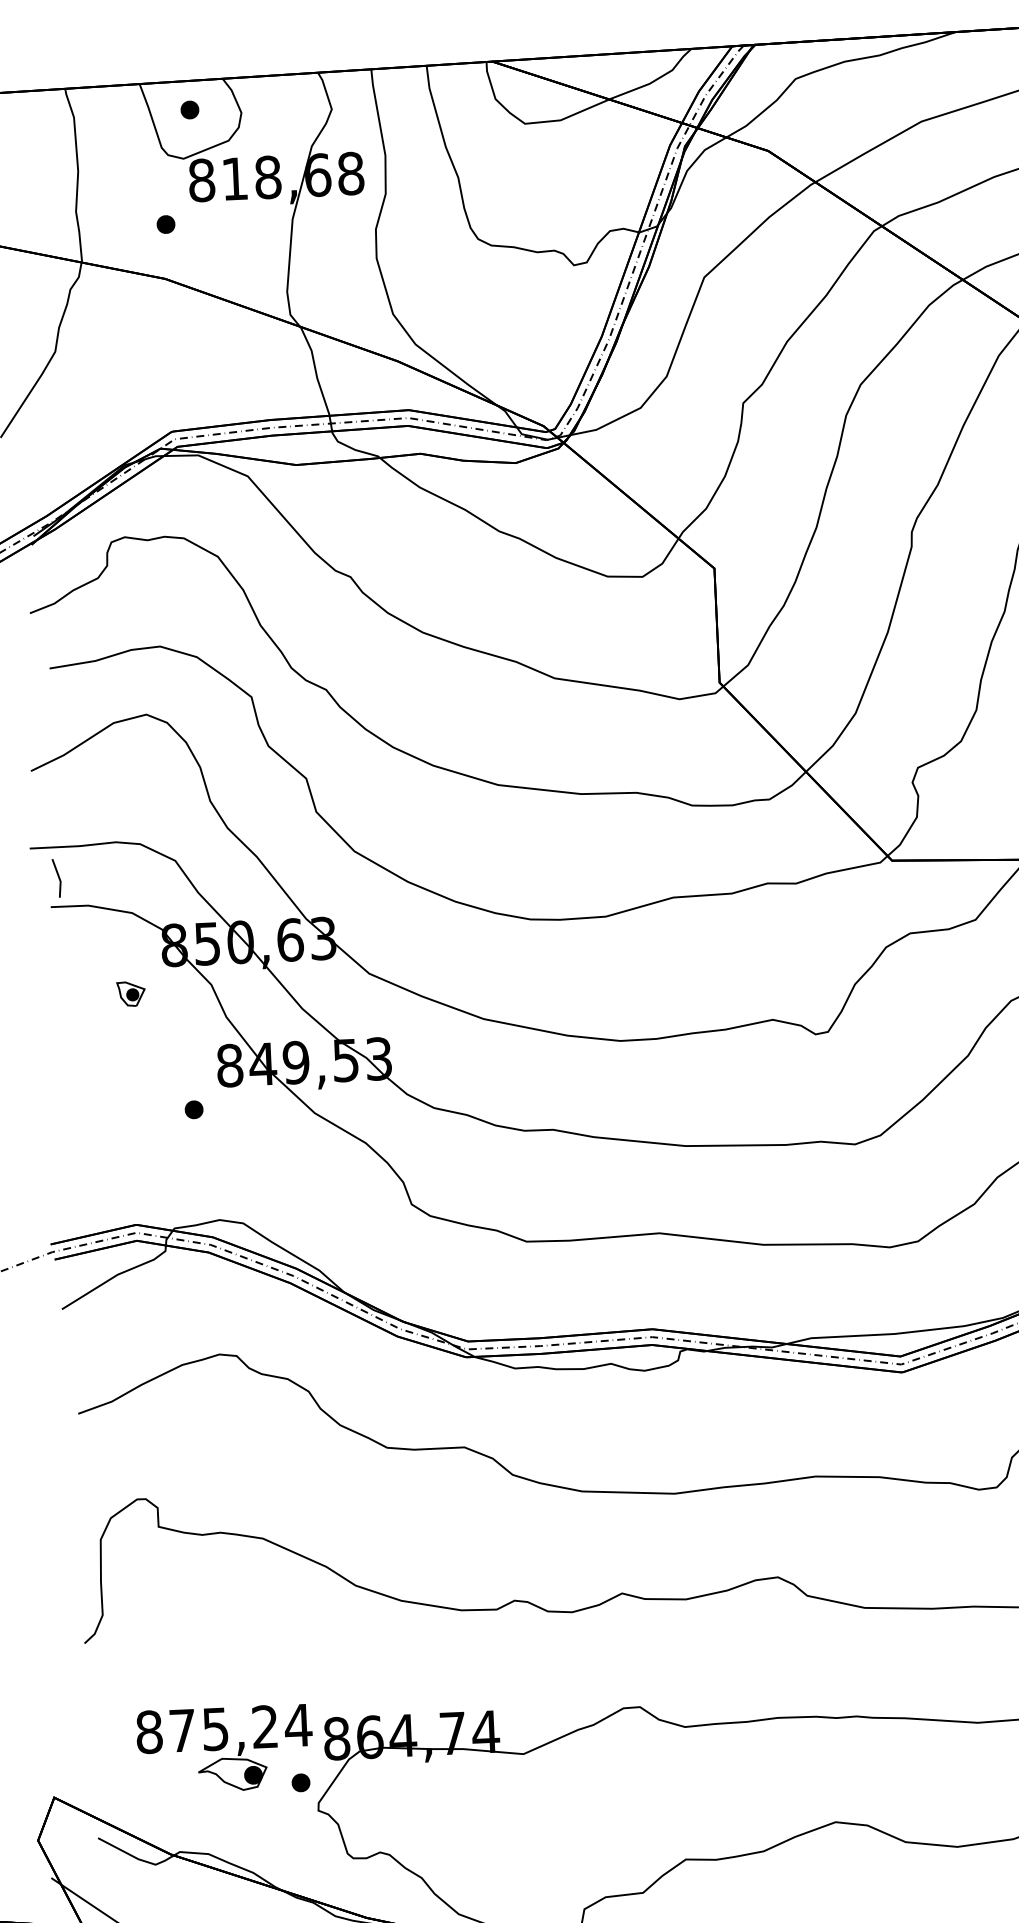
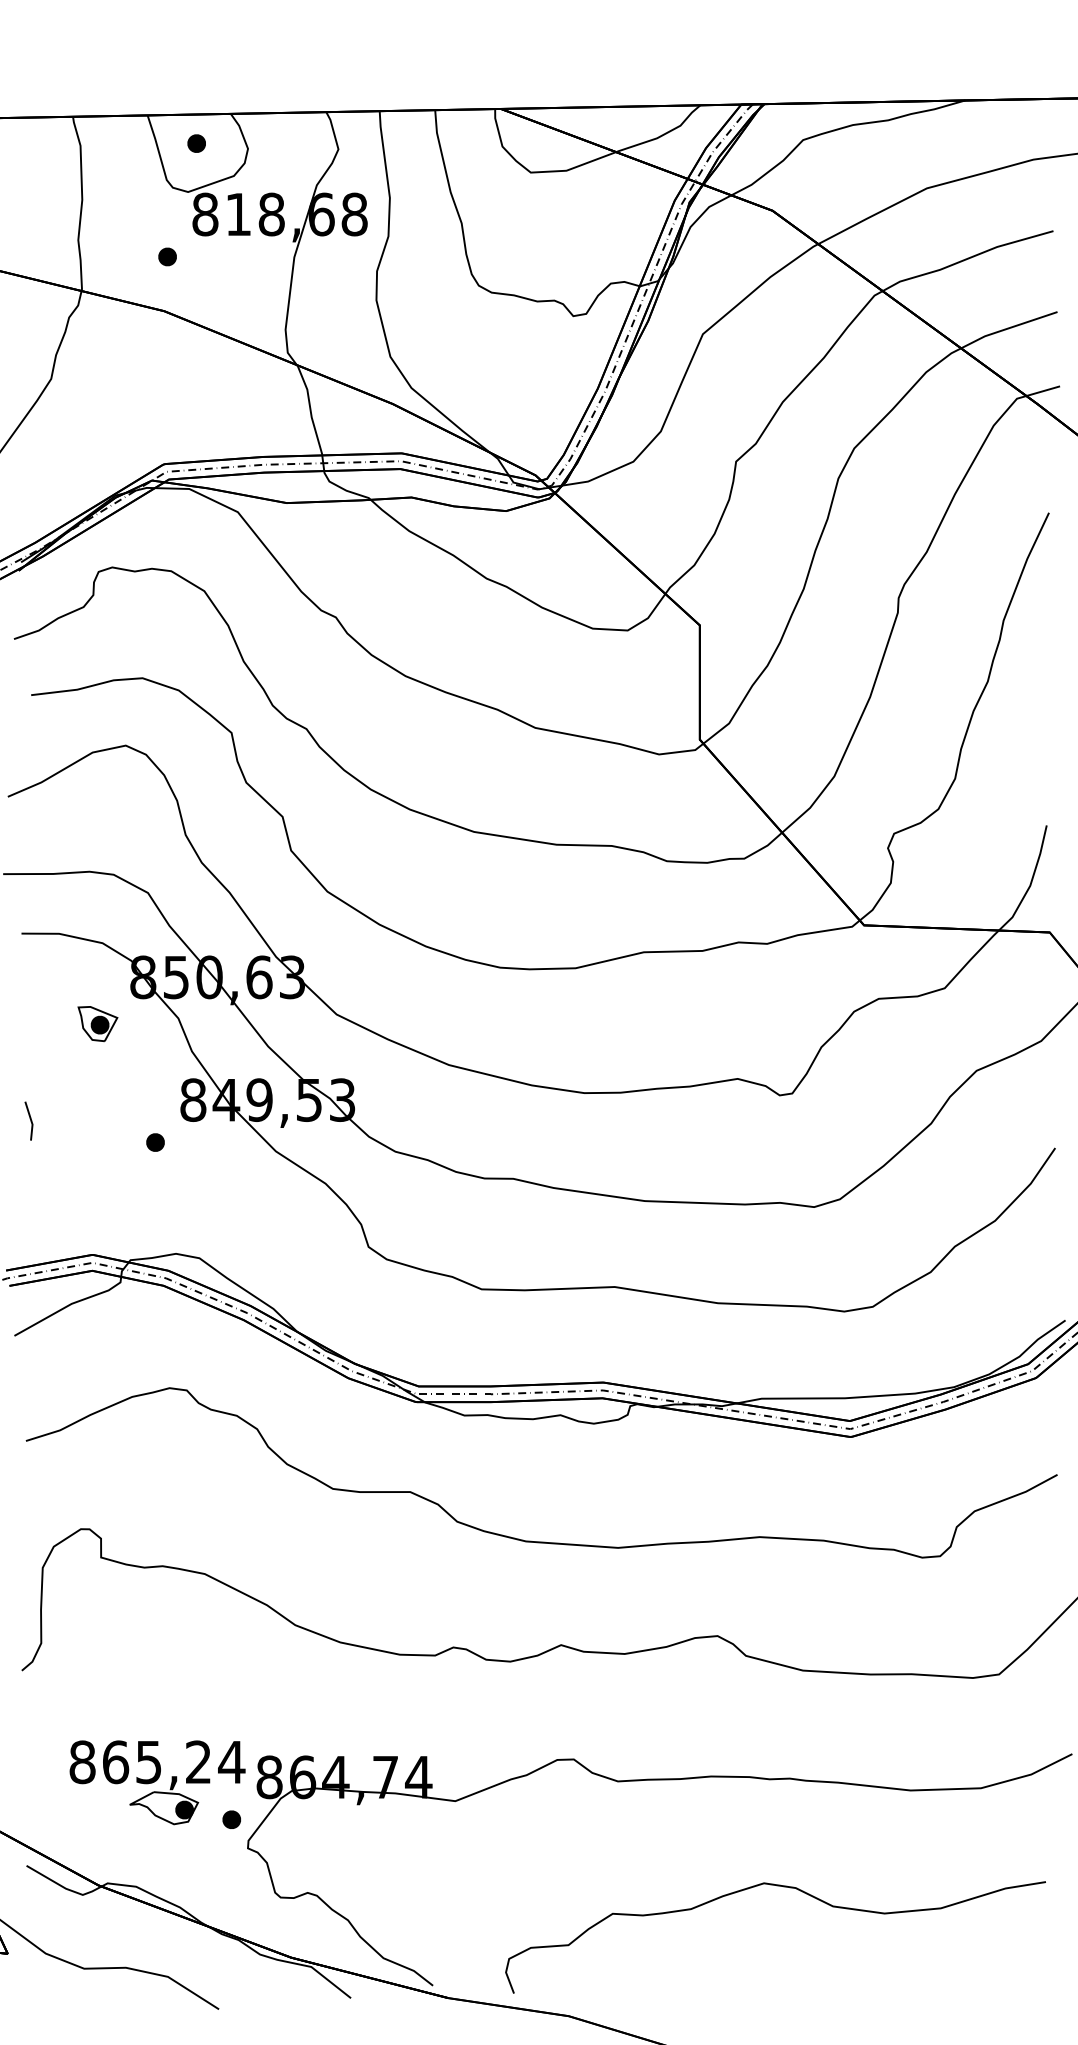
line: (58, 877) -> (30, 1120), moved
part: (130, 994) -> (97, 1024), size x1.43
text: (183, 1730) -> (116, 1762), 875,24 -> 865,24

